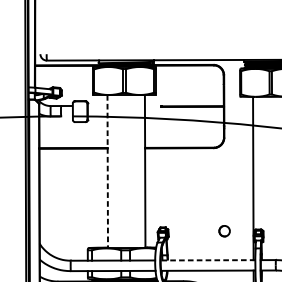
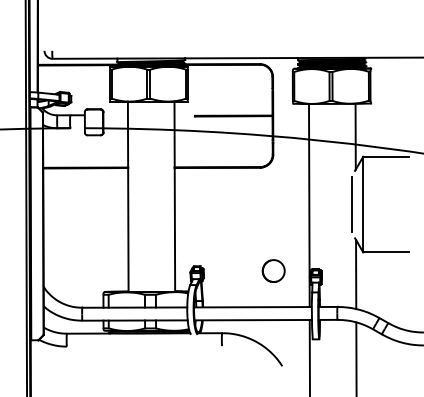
line: (107, 172) -> (128, 197), dashed -> solid
part: (224, 230) -> (273, 270), size x1.67
line: (207, 260) -> (252, 307), dashed -> solid

